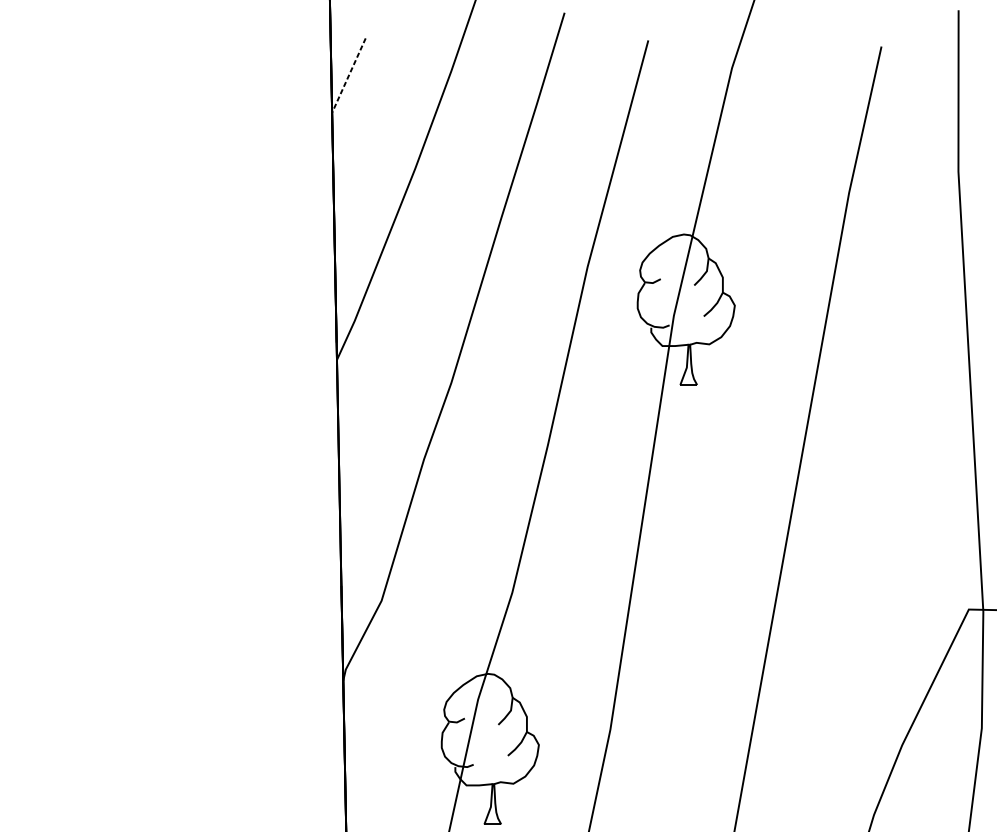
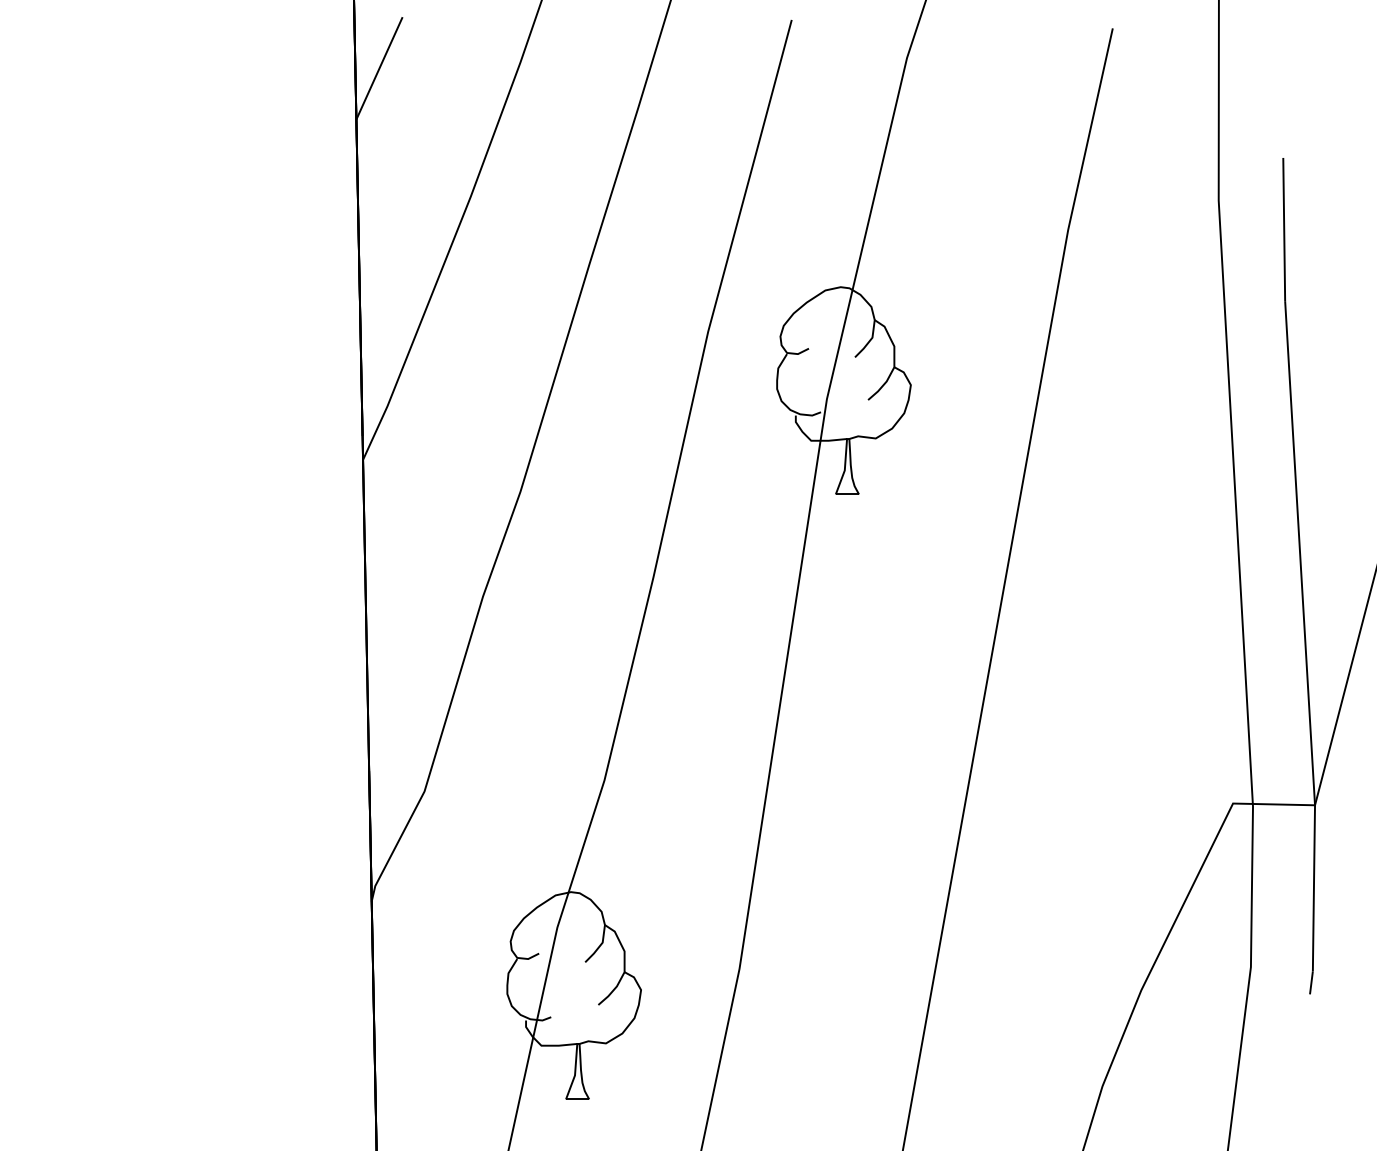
line: (348, 75) -> (379, 68), dashed -> solid

